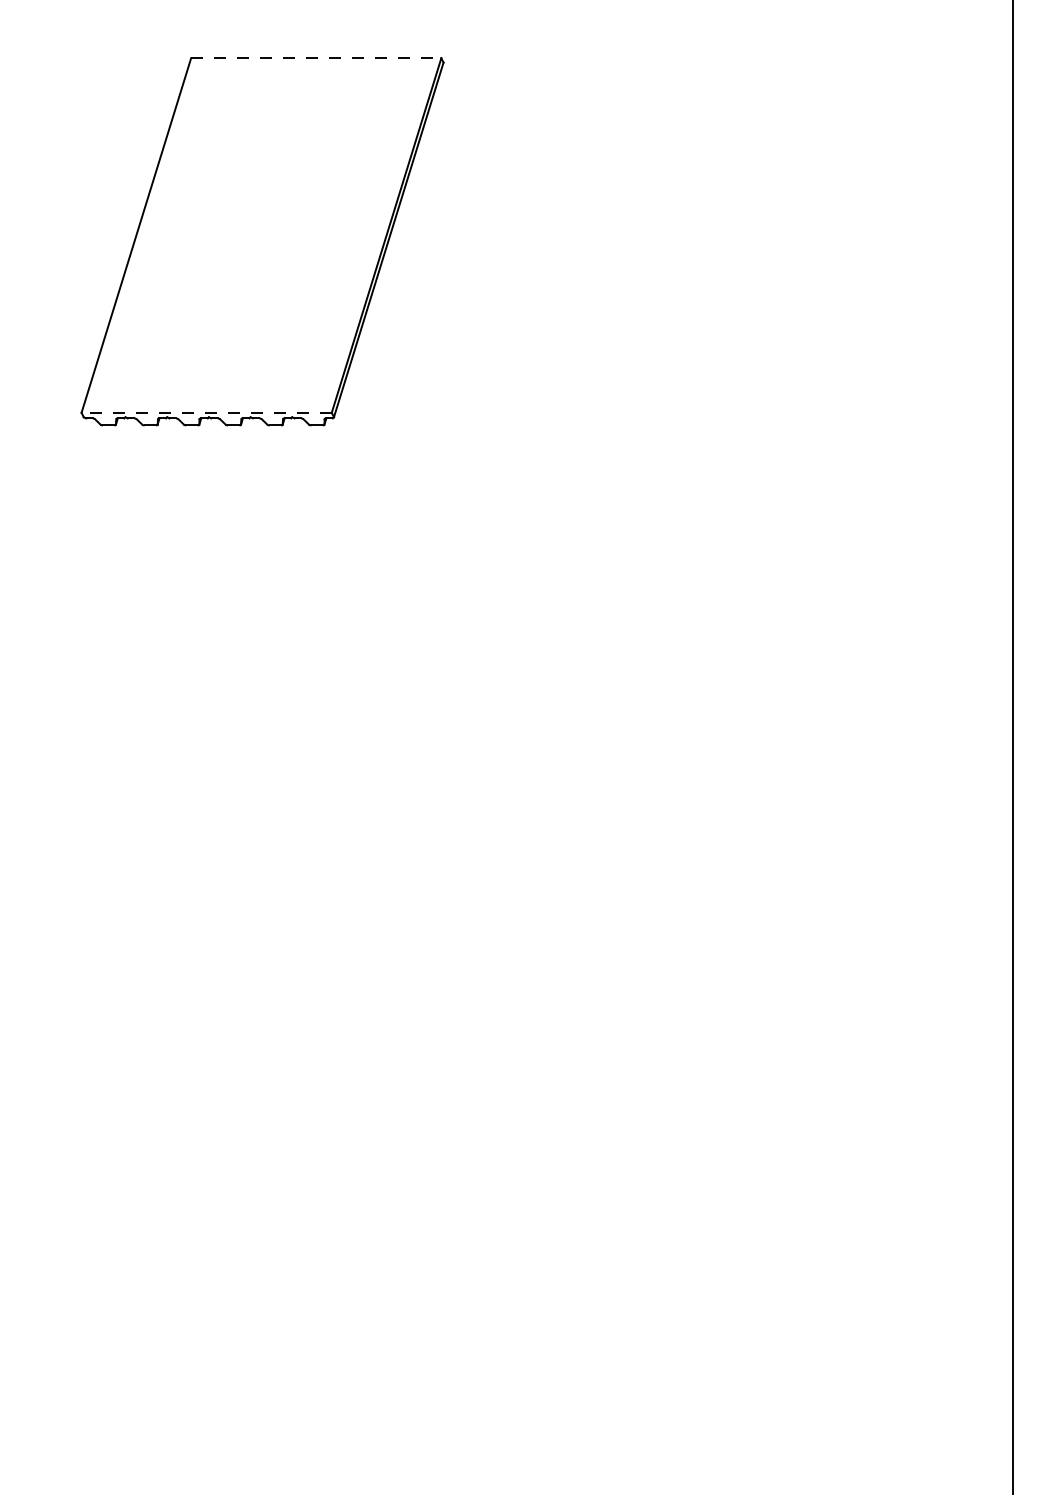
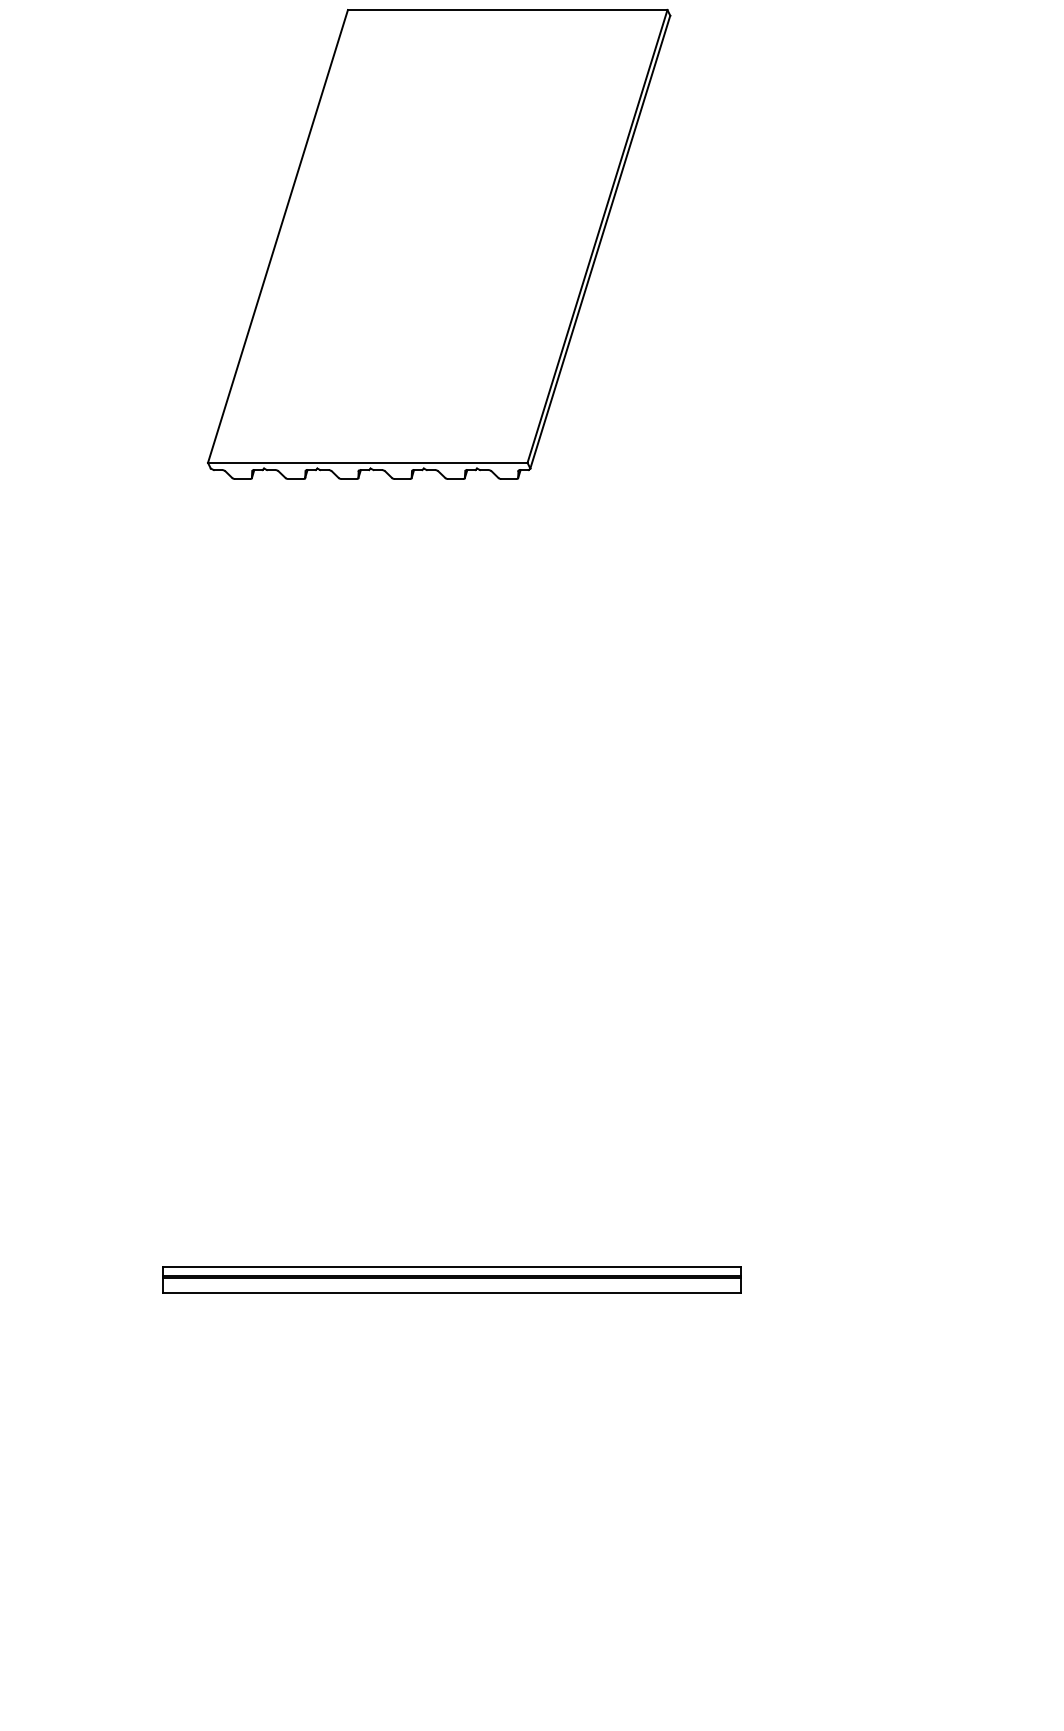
line: (316, 58) -> (508, 10), dashed -> solid
line: (206, 412) -> (367, 462), dashed -> solid
part: (272, 1052) -> (451, 1279), added

